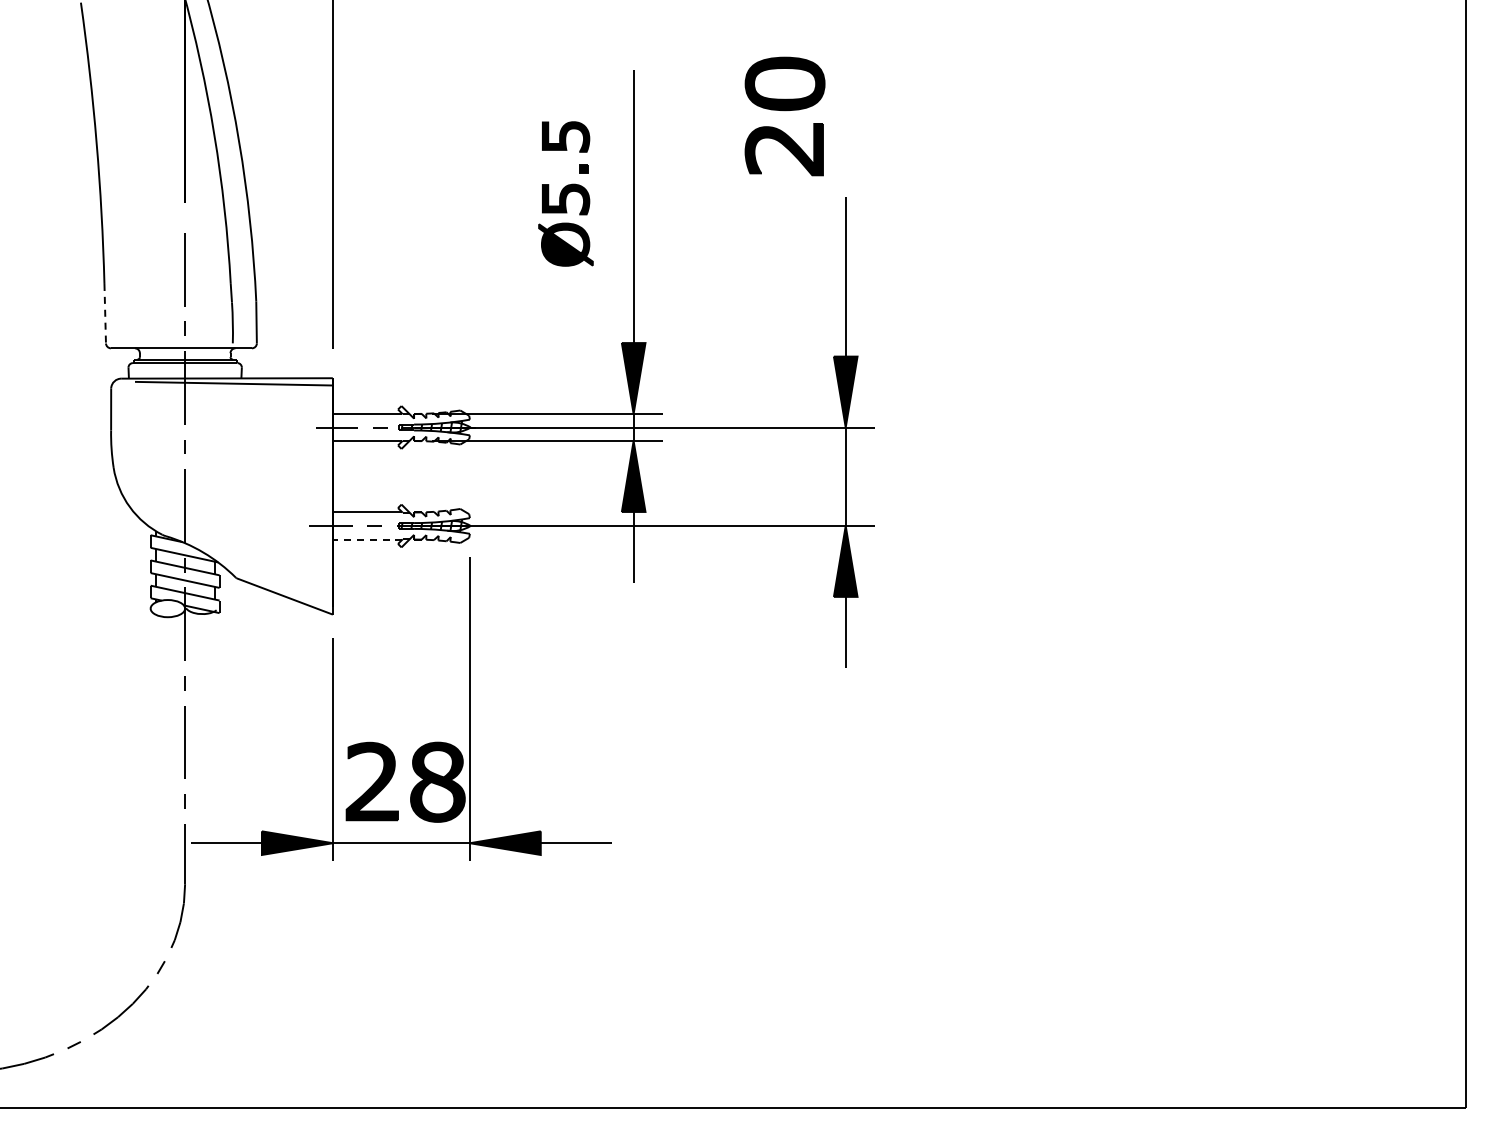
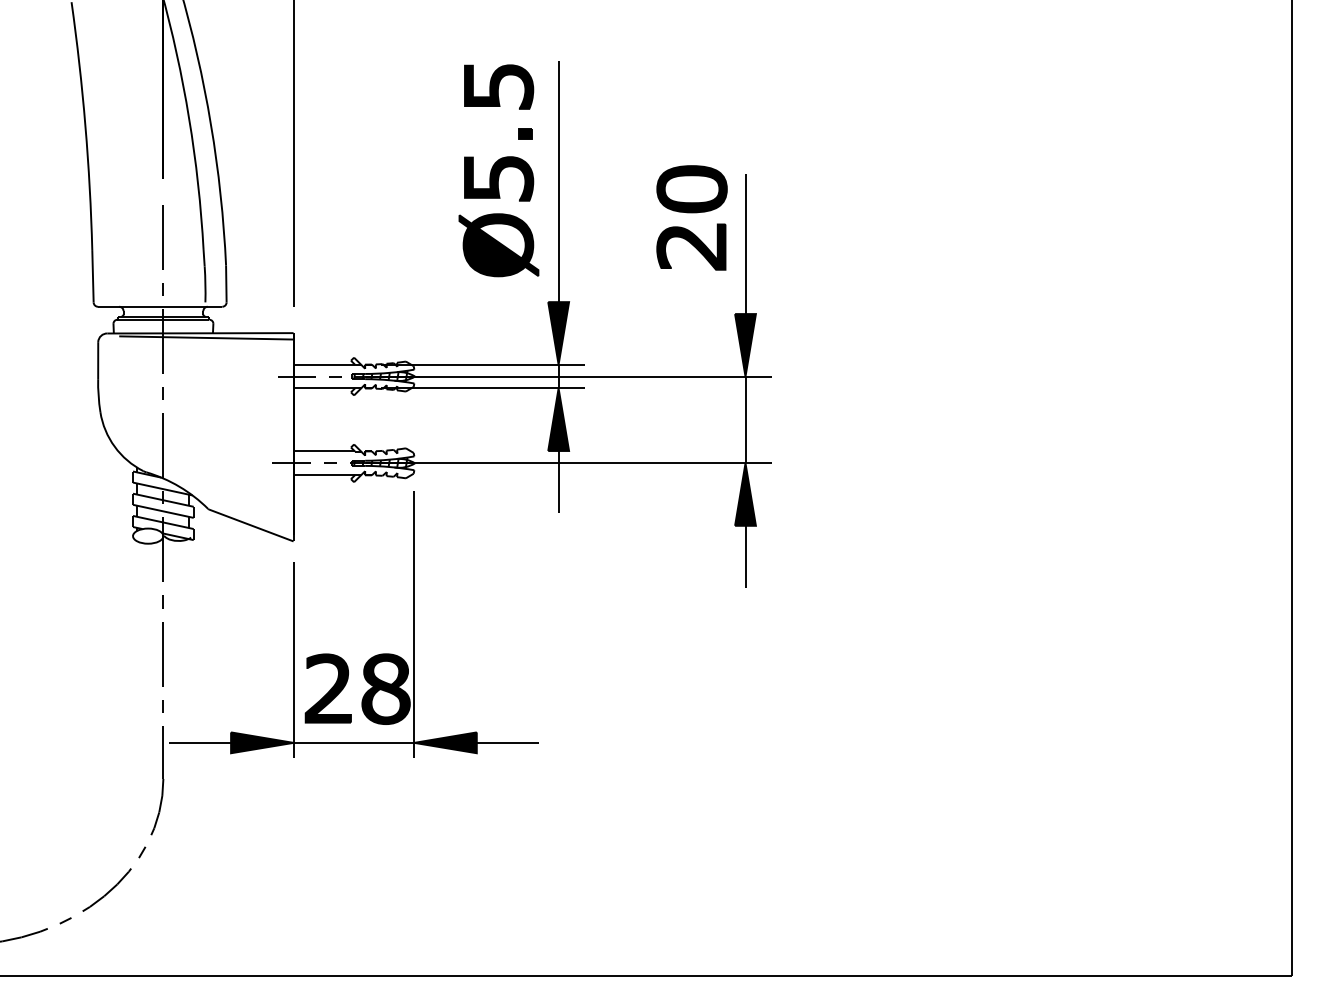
part: (784, 116) -> (691, 217), moved
part: (565, 193) -> (498, 170), size x1.67
line: (105, 313) -> (93, 276), dashed -> solid
line: (367, 539) -> (324, 475), dashed -> solid

